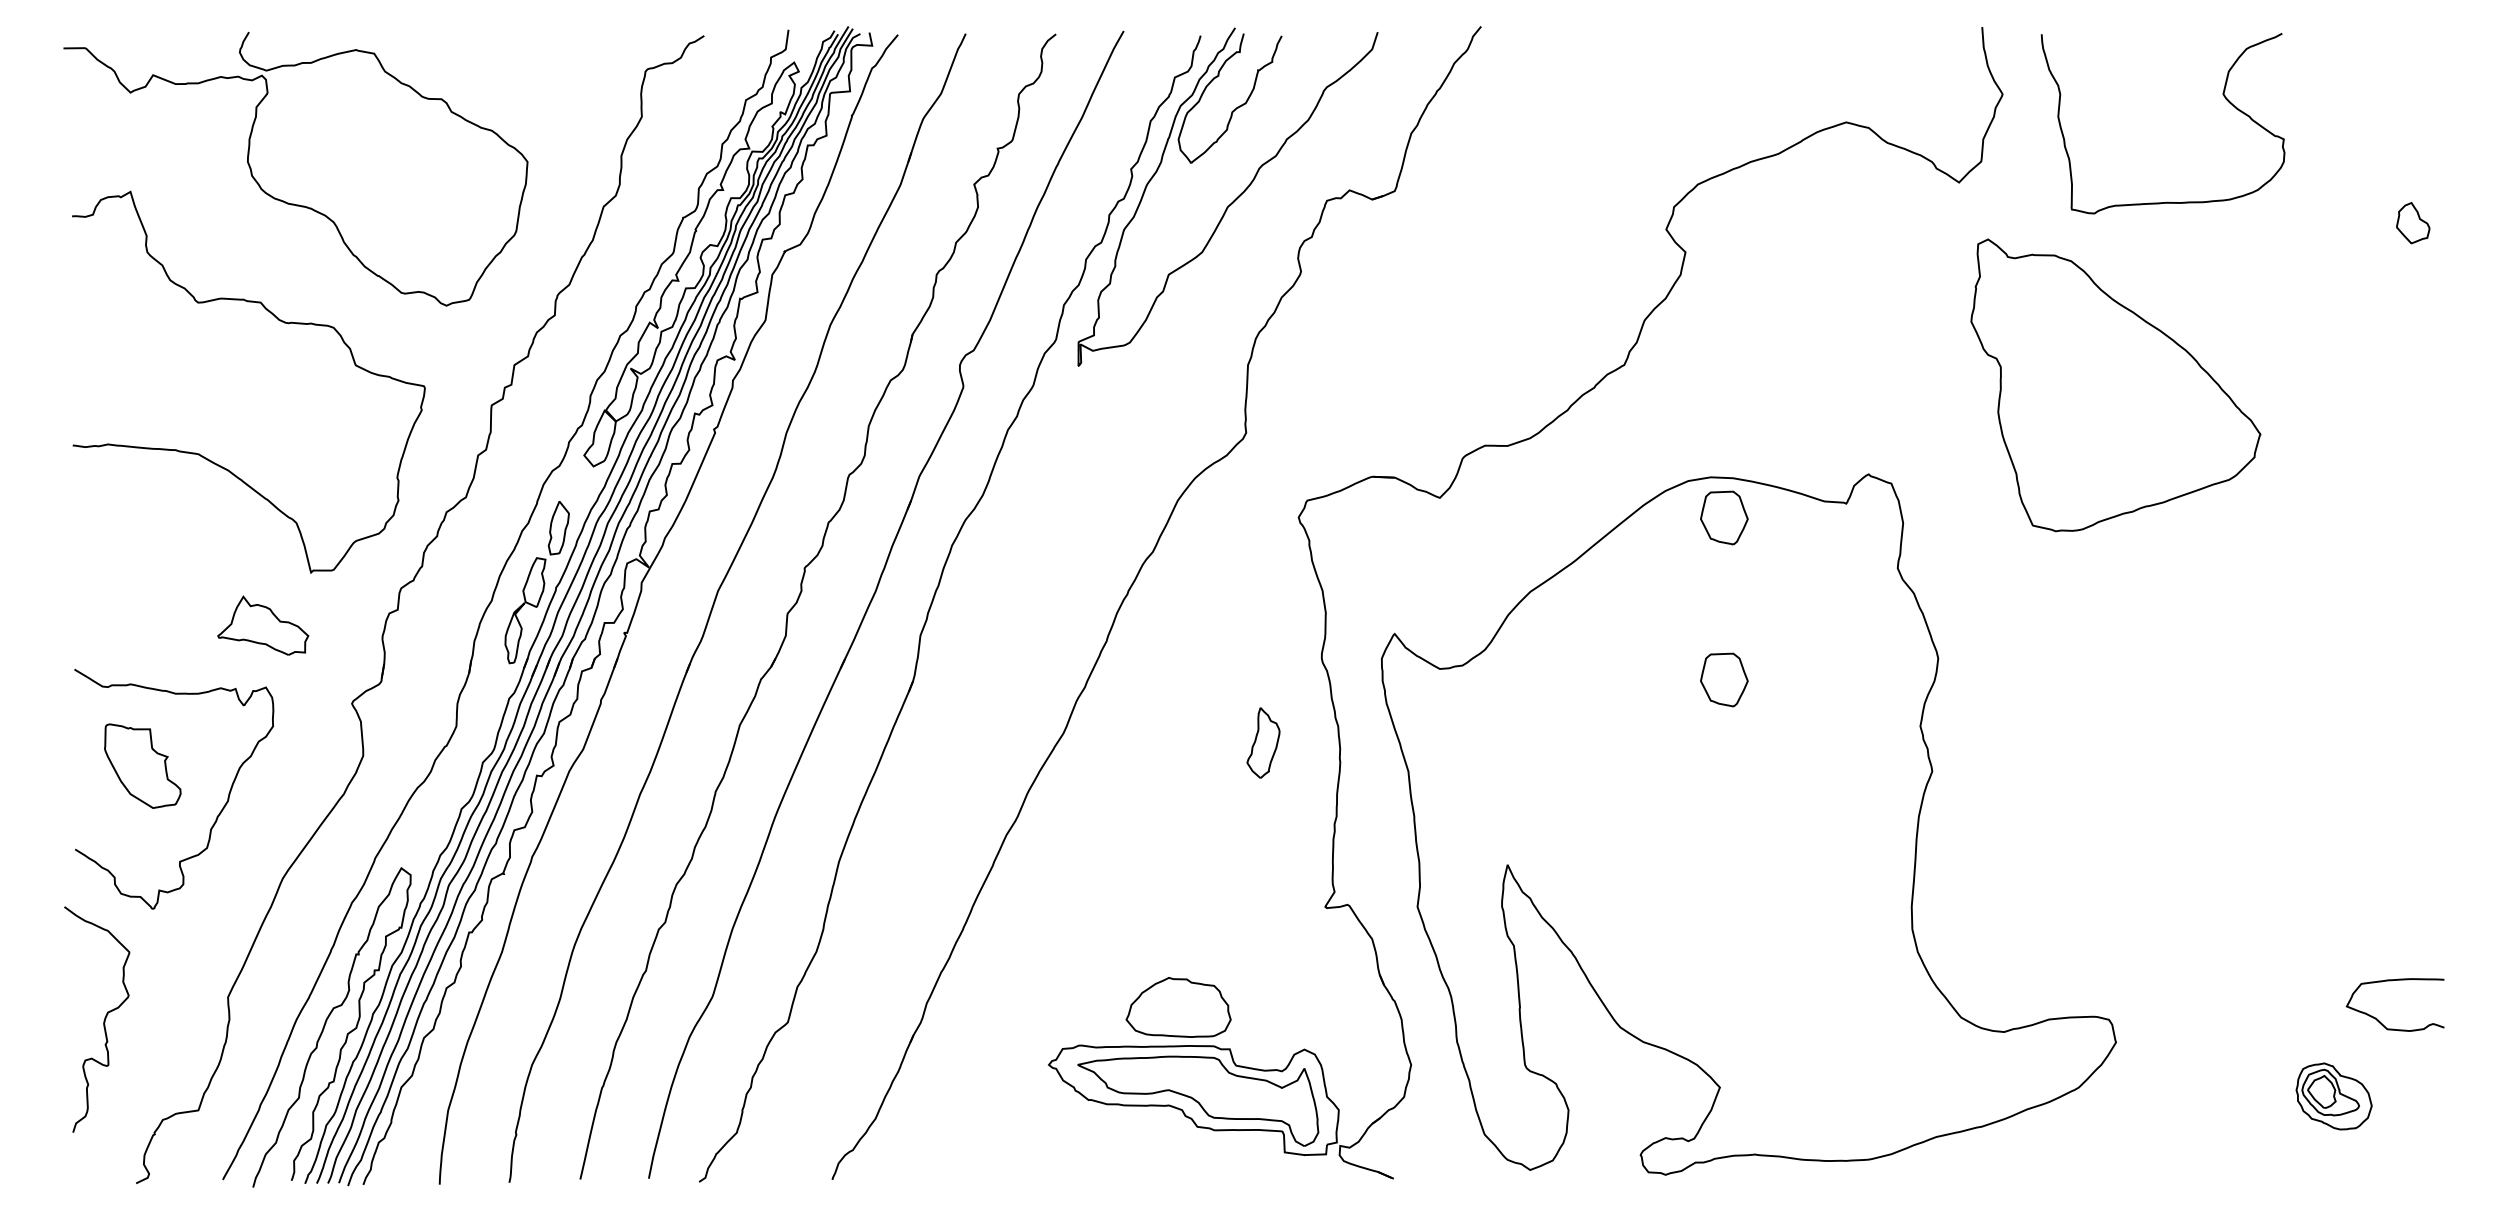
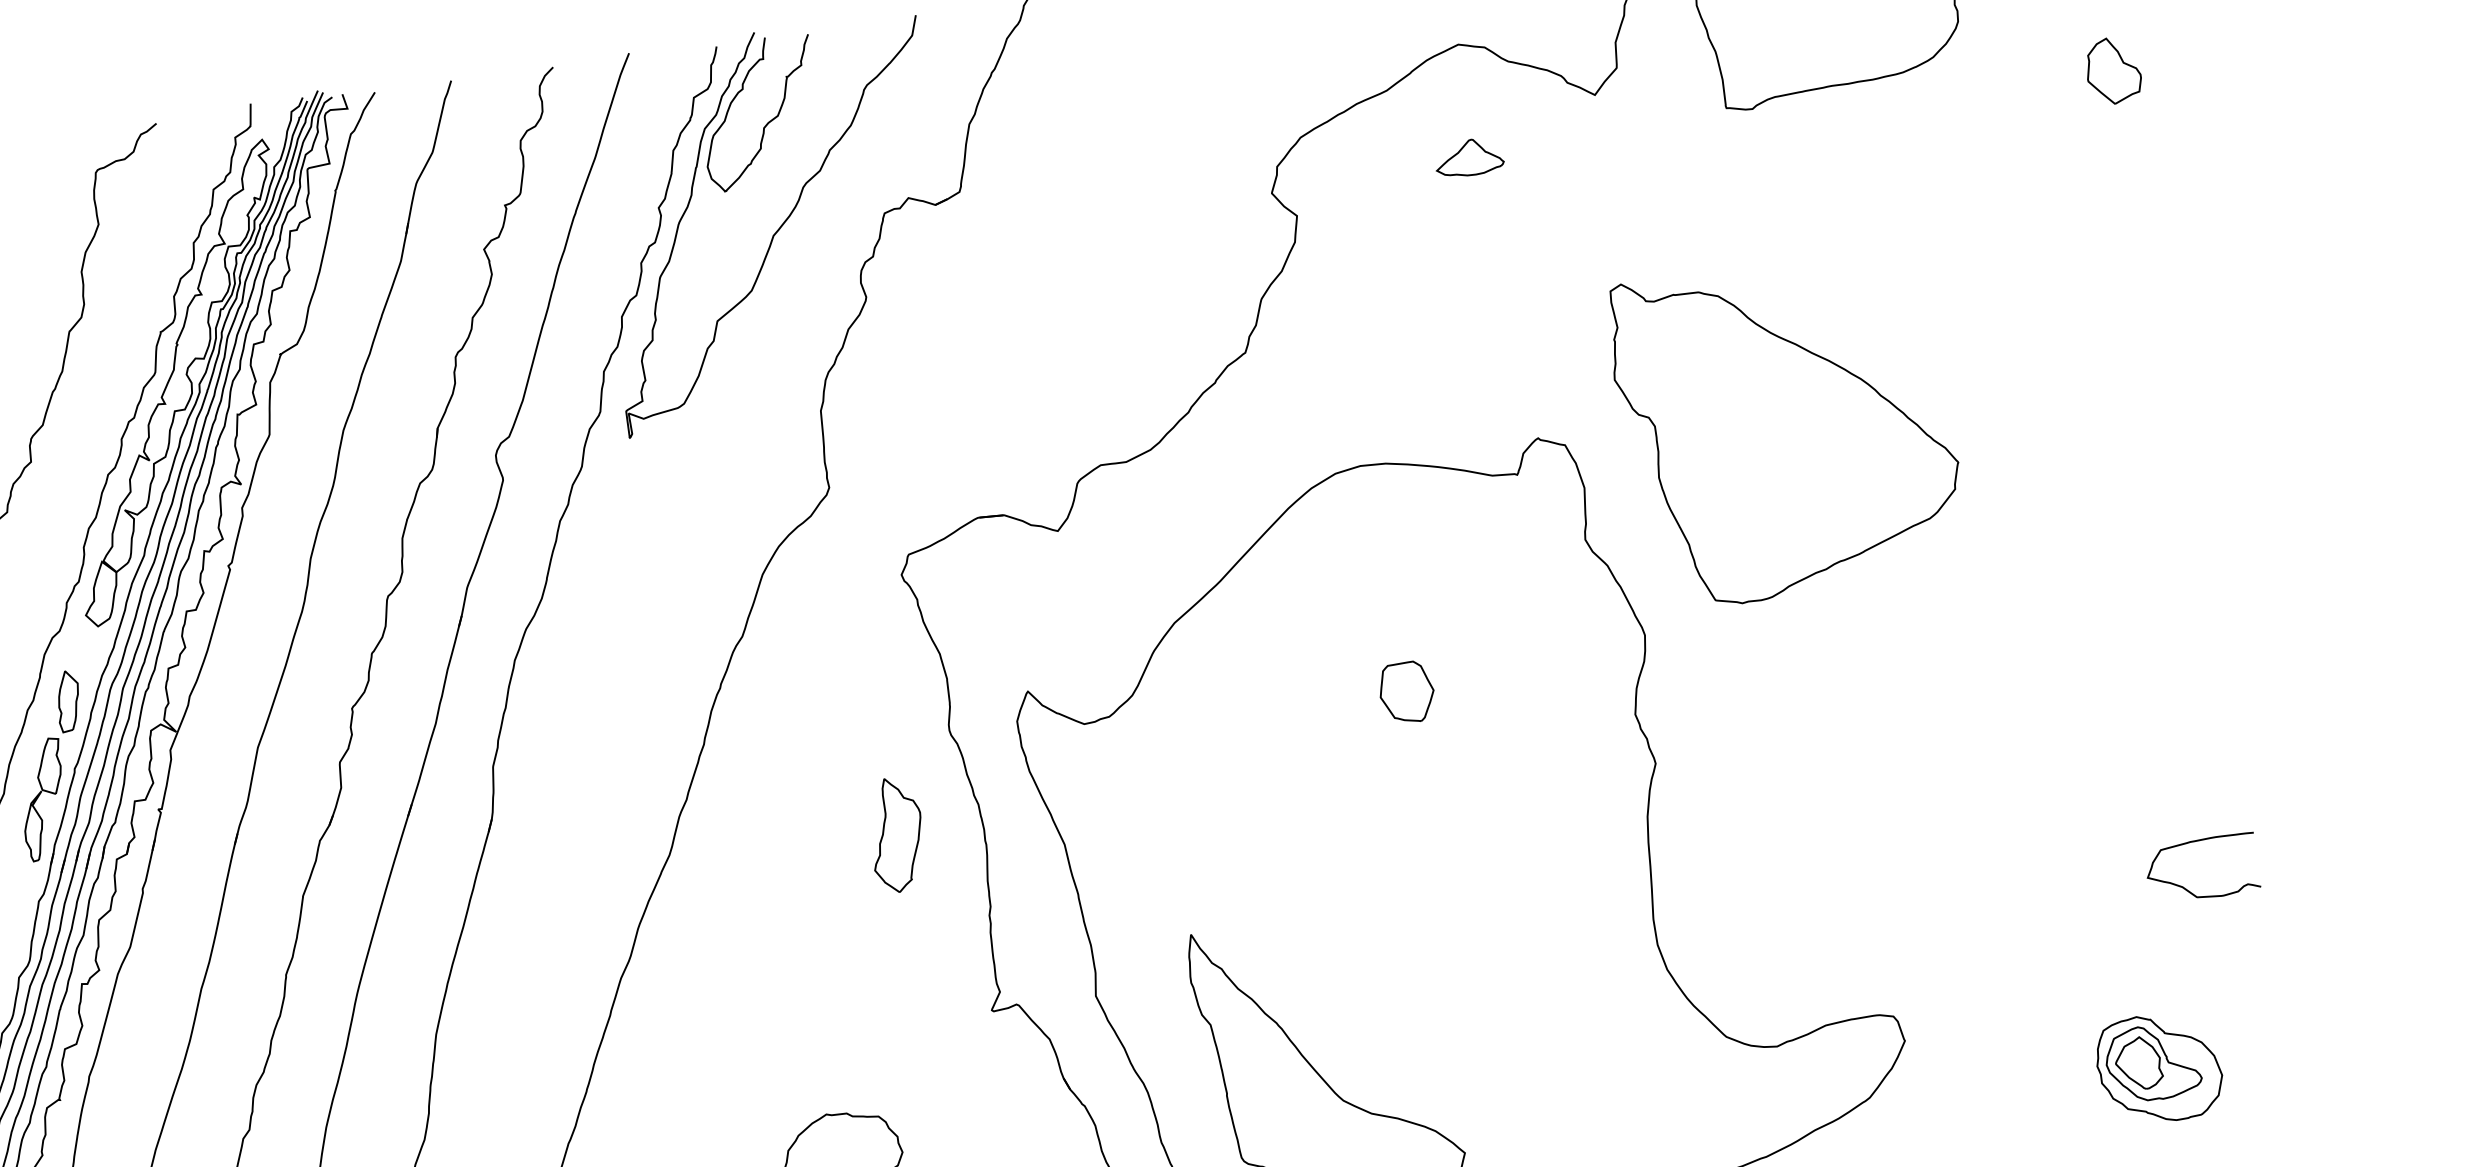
part: (1841, 221) -> (1468, 157), added
part: (2413, 222) -> (2113, 69), size x1.43
part: (2115, 385) -> (1787, 429), moved
part: (1724, 517) -> (1382, 509), removed
part: (1263, 742) -> (896, 834), size x1.43
curve: (2378, 1019) -> (2185, 887), moved
part: (2333, 1096) -> (2158, 1068), size x1.43

